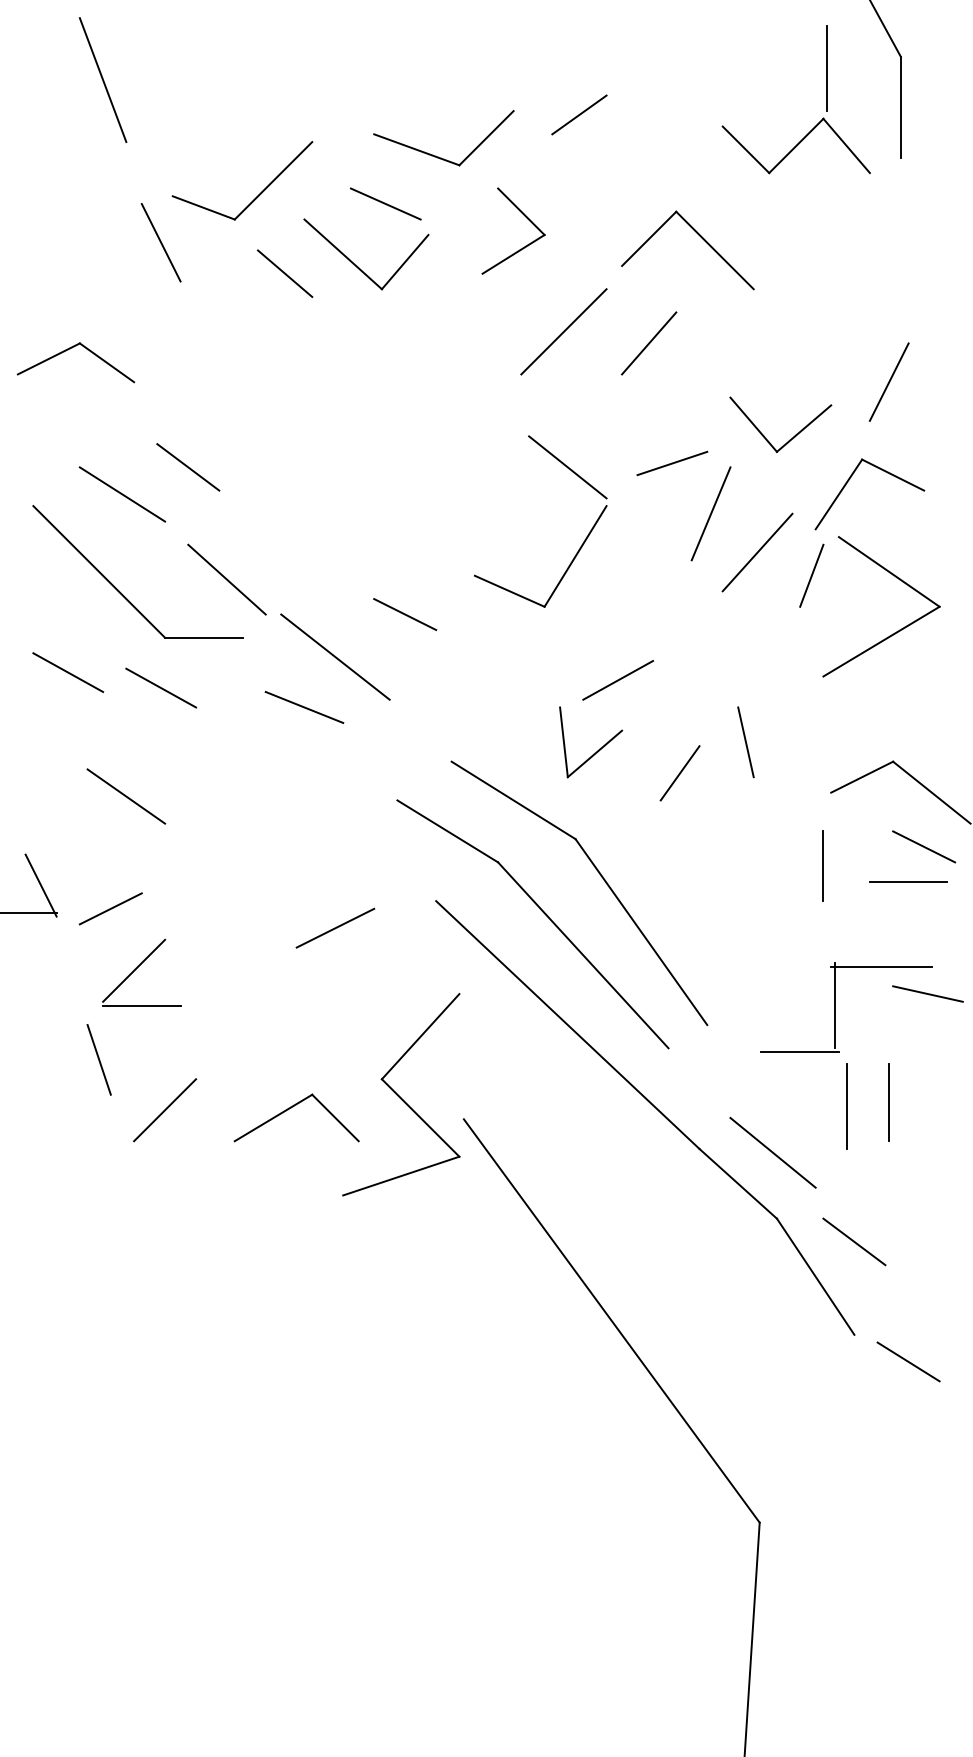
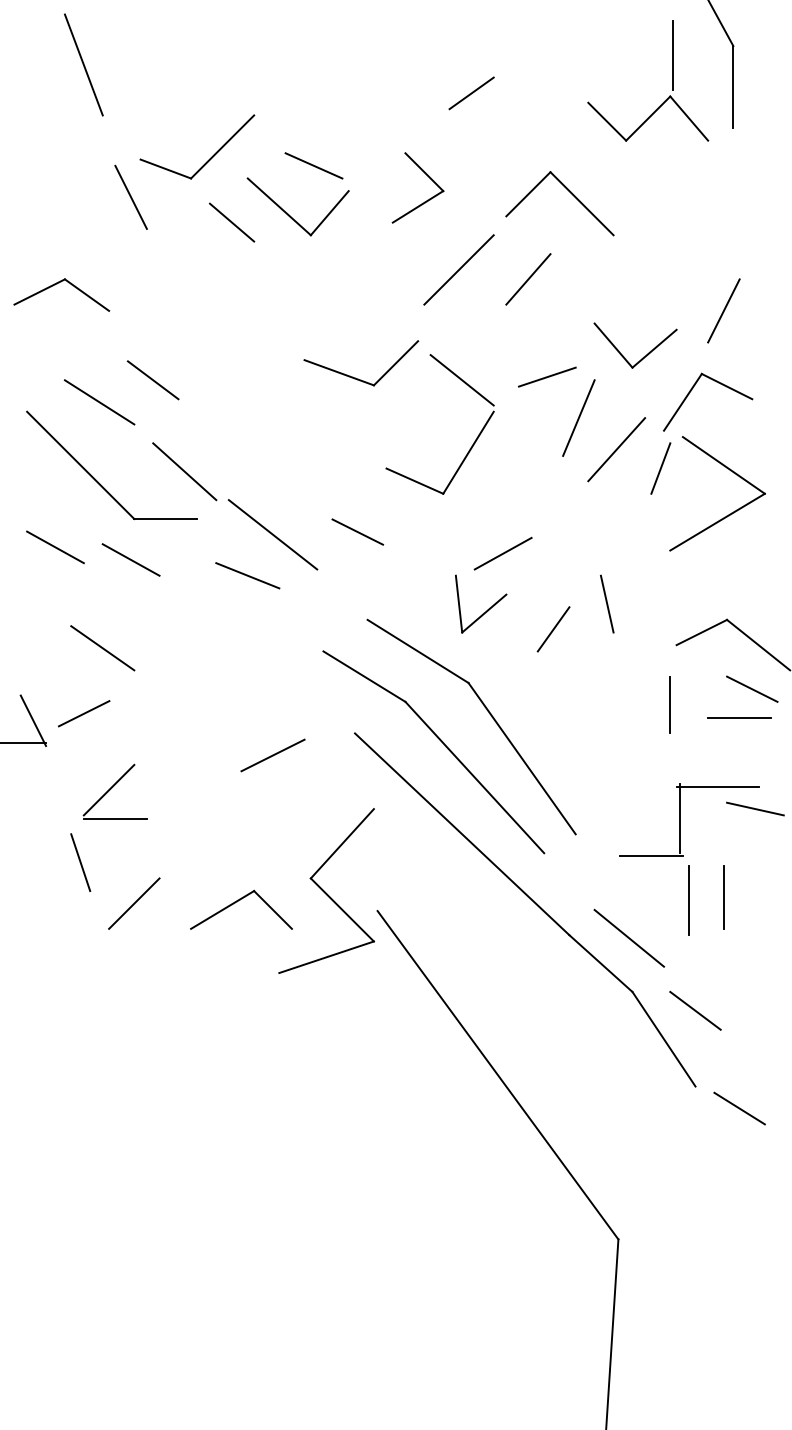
part: (436, 155) -> (355, 377), moved
line: (404, 613) -> (357, 531), moved
line: (111, 908) -> (84, 713), moved

